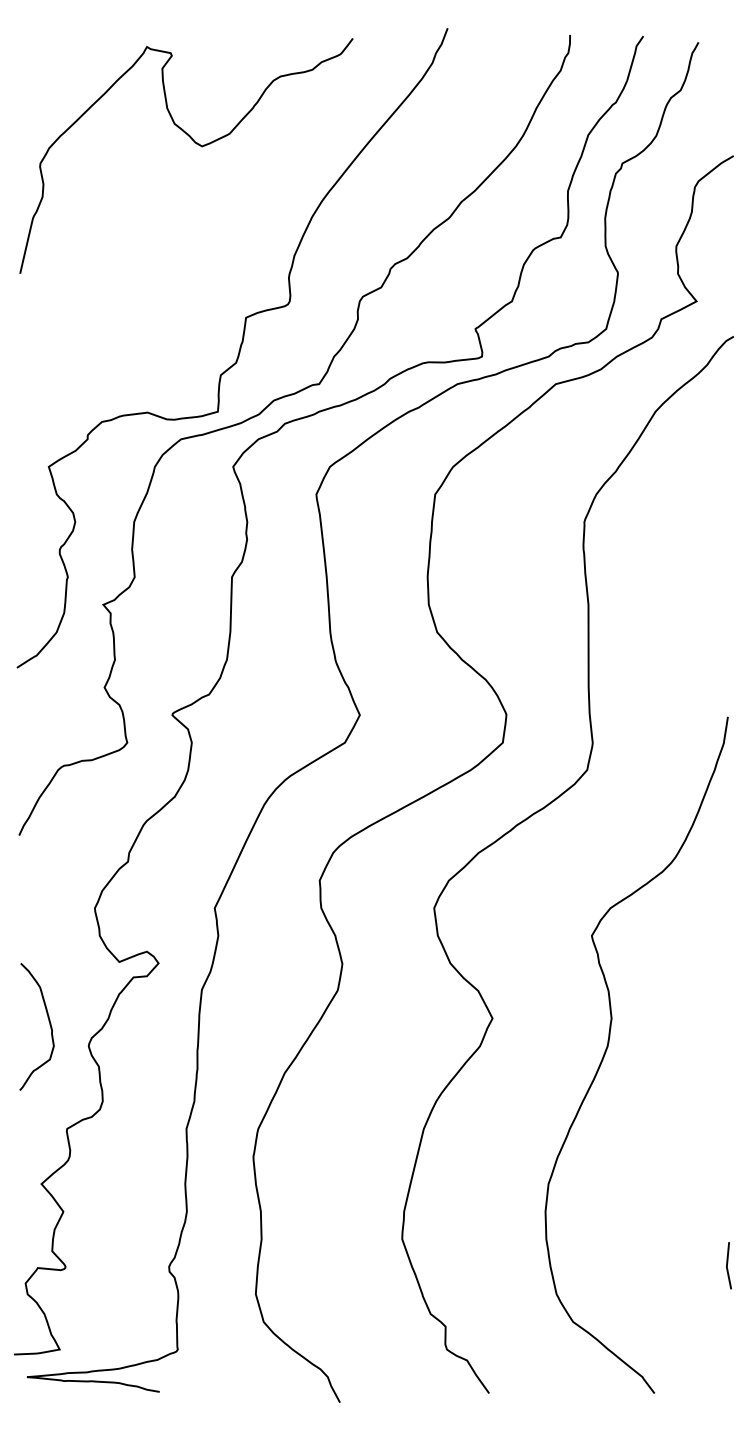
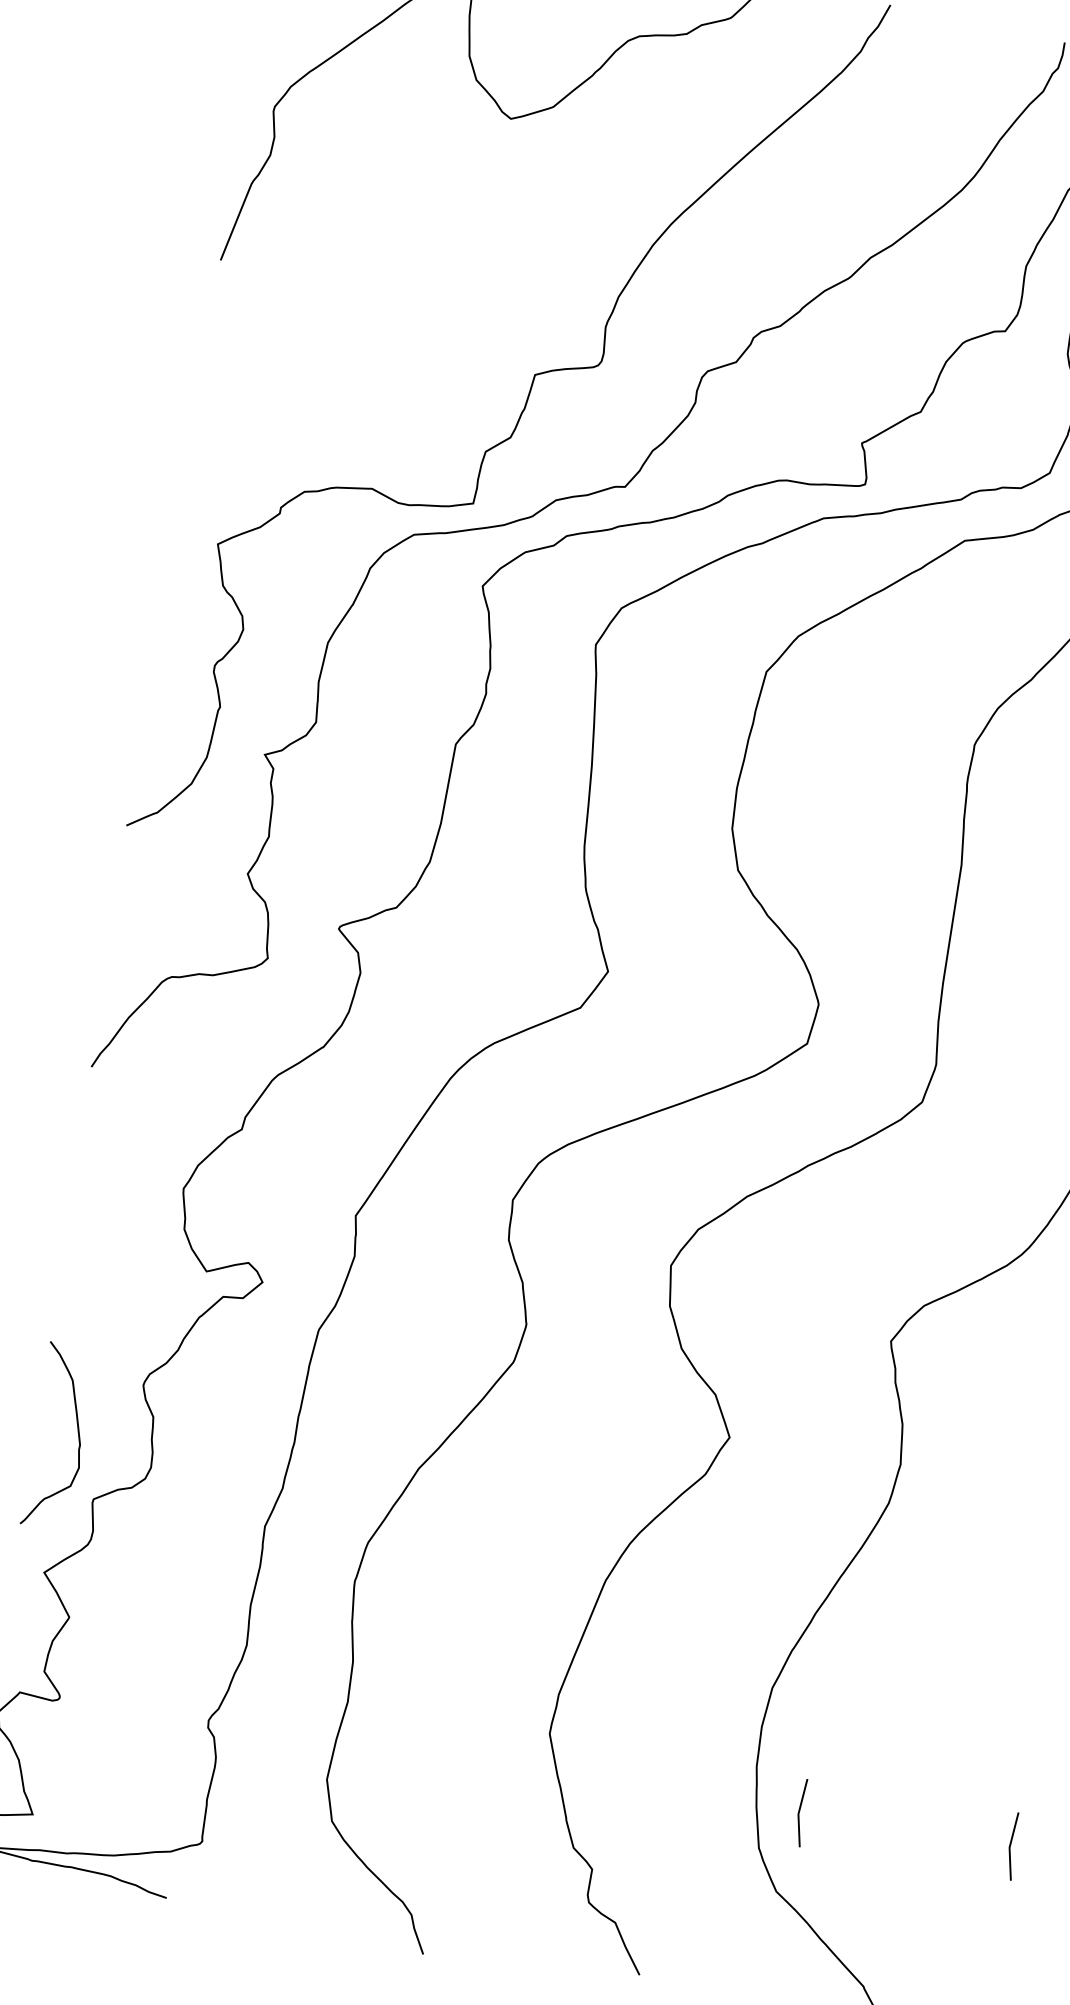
curve: (48, 1021) -> (76, 1431), moved
line: (580, 1265) -> (799, 1812), added

